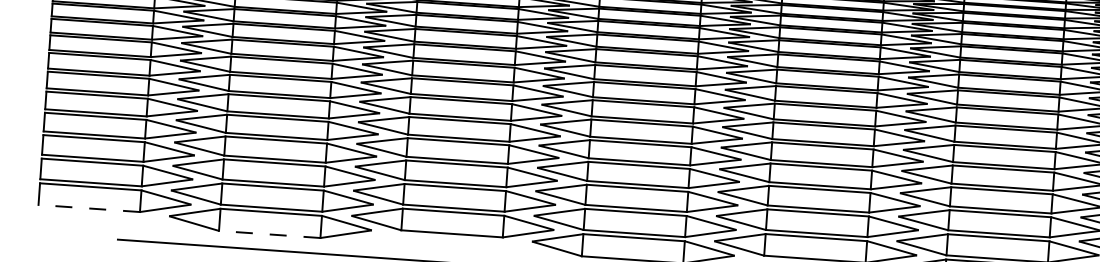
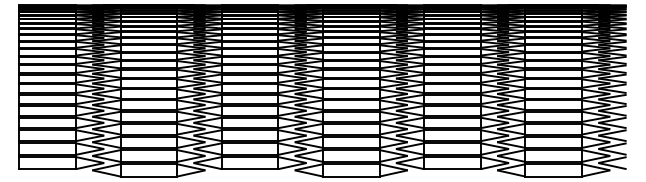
line: (88, 209) -> (47, 169), dashed -> solid
line: (269, 234) -> (148, 176), dashed -> solid

